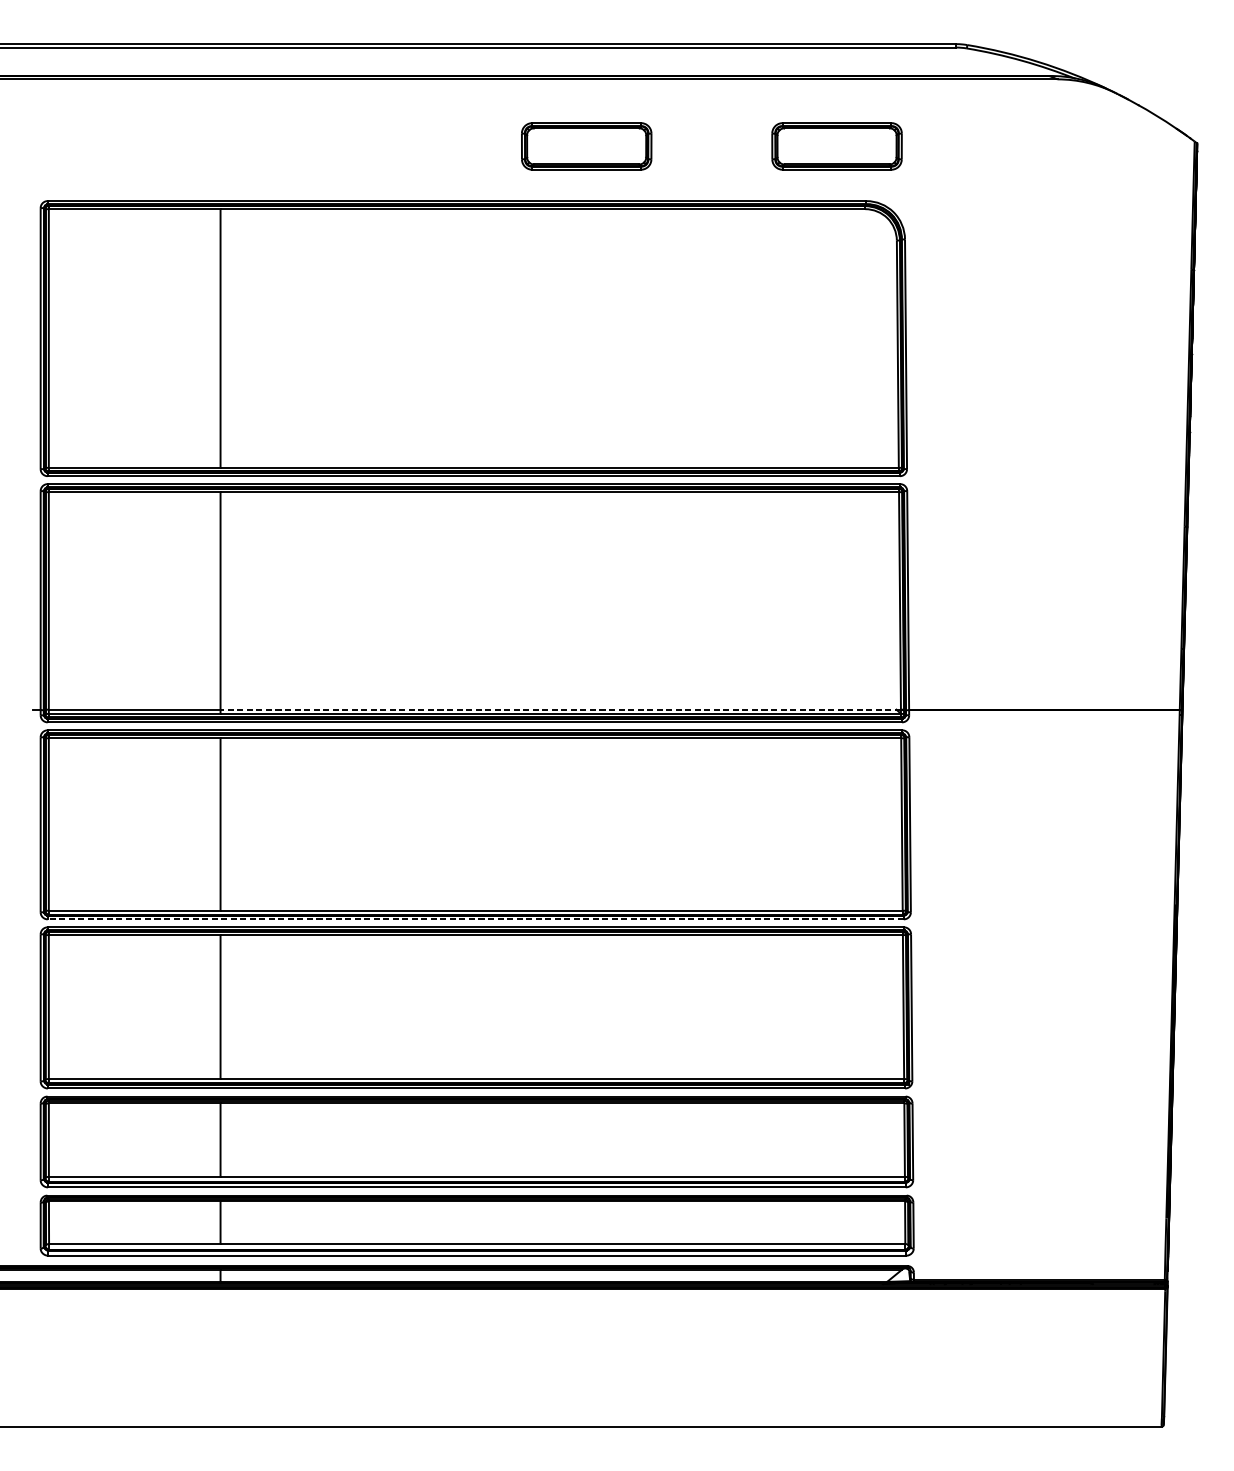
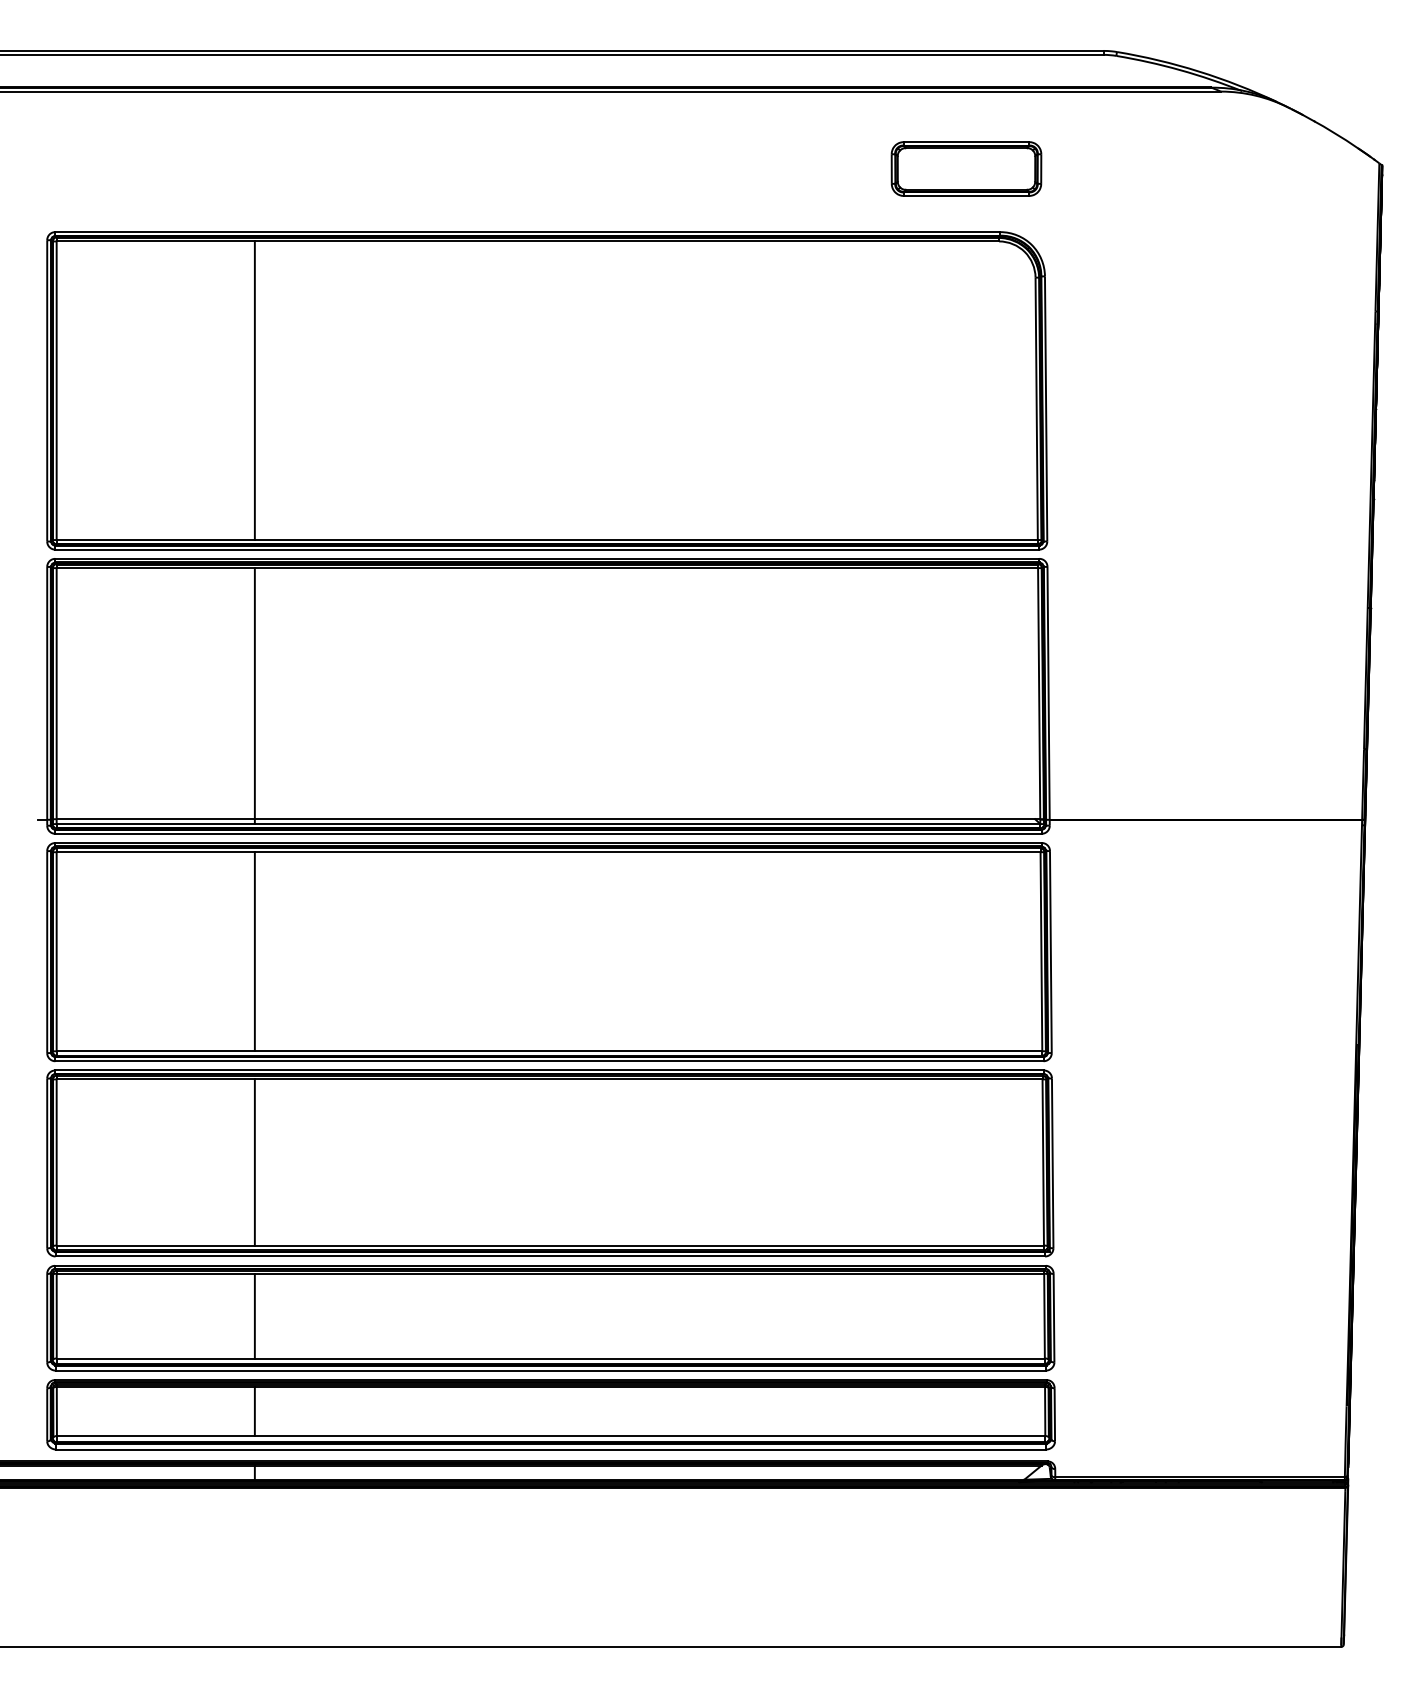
part: (586, 145) -> (677, 168), removed
line: (560, 709) -> (647, 819), dashed -> solid
line: (474, 919) -> (548, 1061), dashed -> solid

